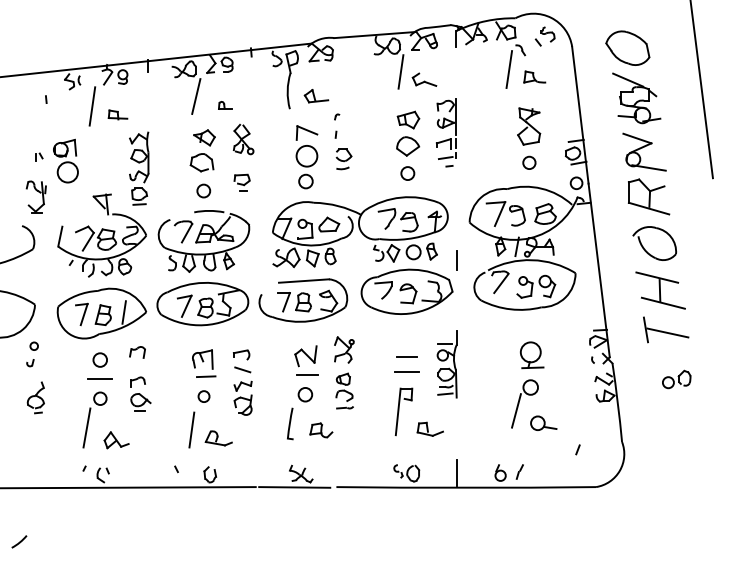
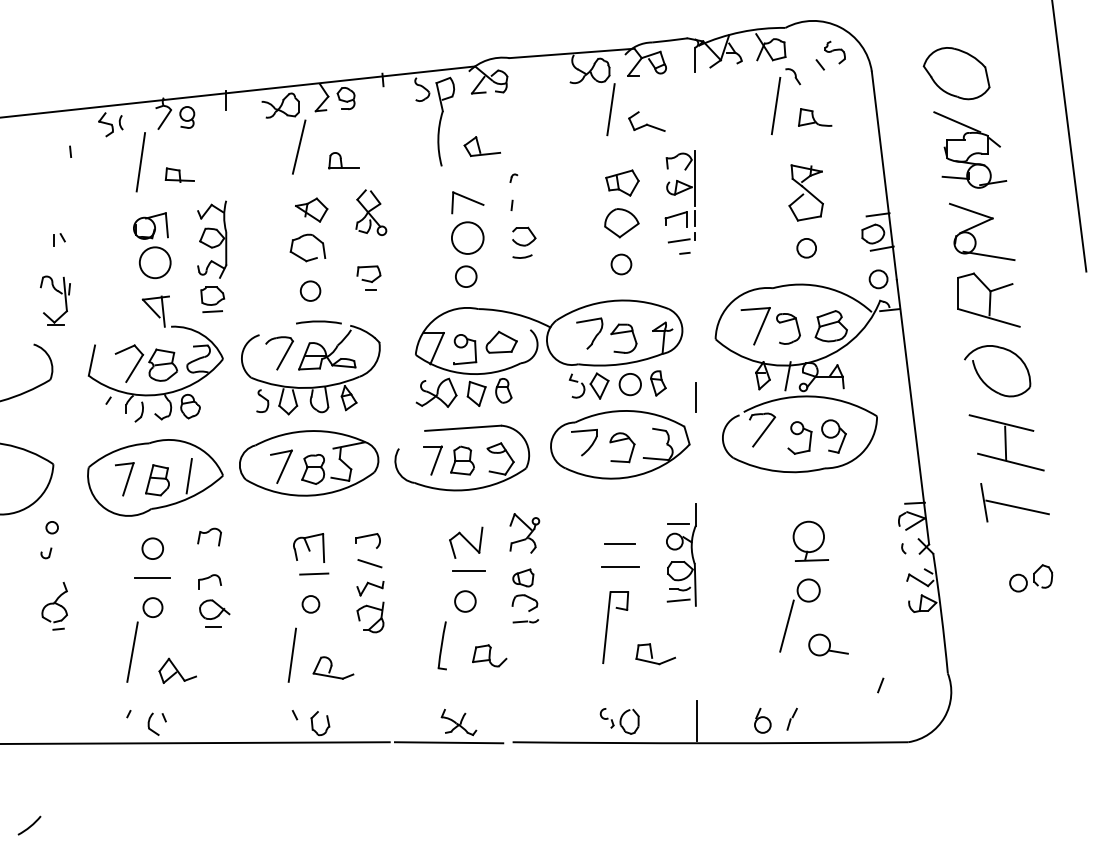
part: (225, 105) -> (343, 160), size x1.43
part: (65, 160) -> (151, 244), moved
line: (176, 469) -> (294, 715), moved

